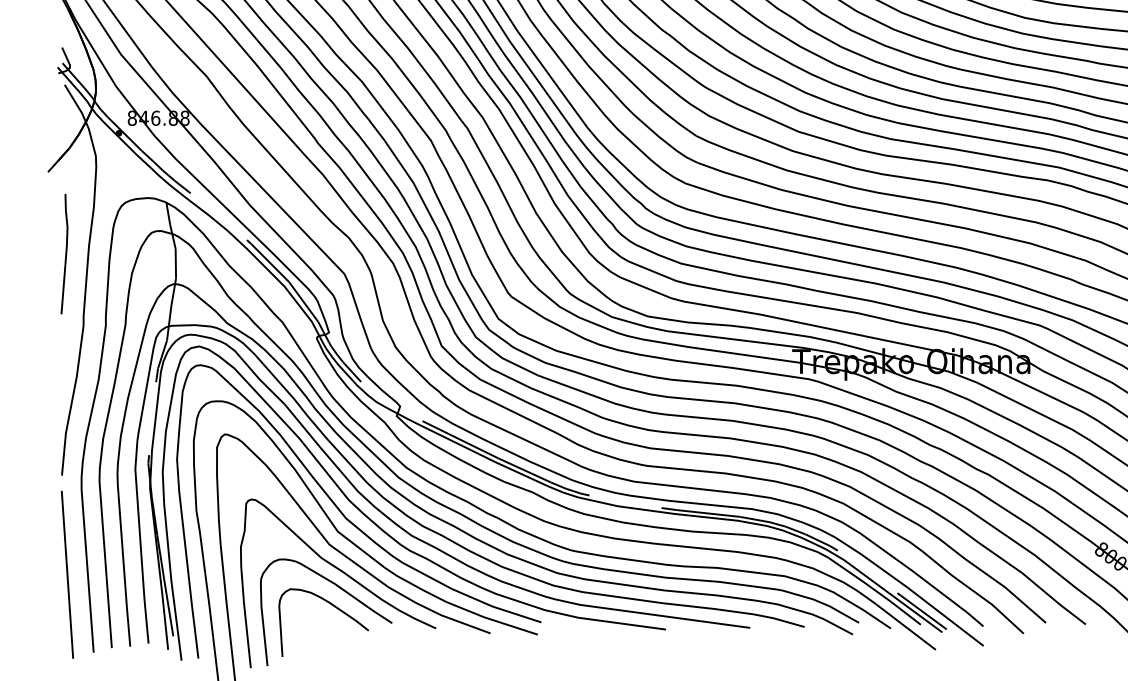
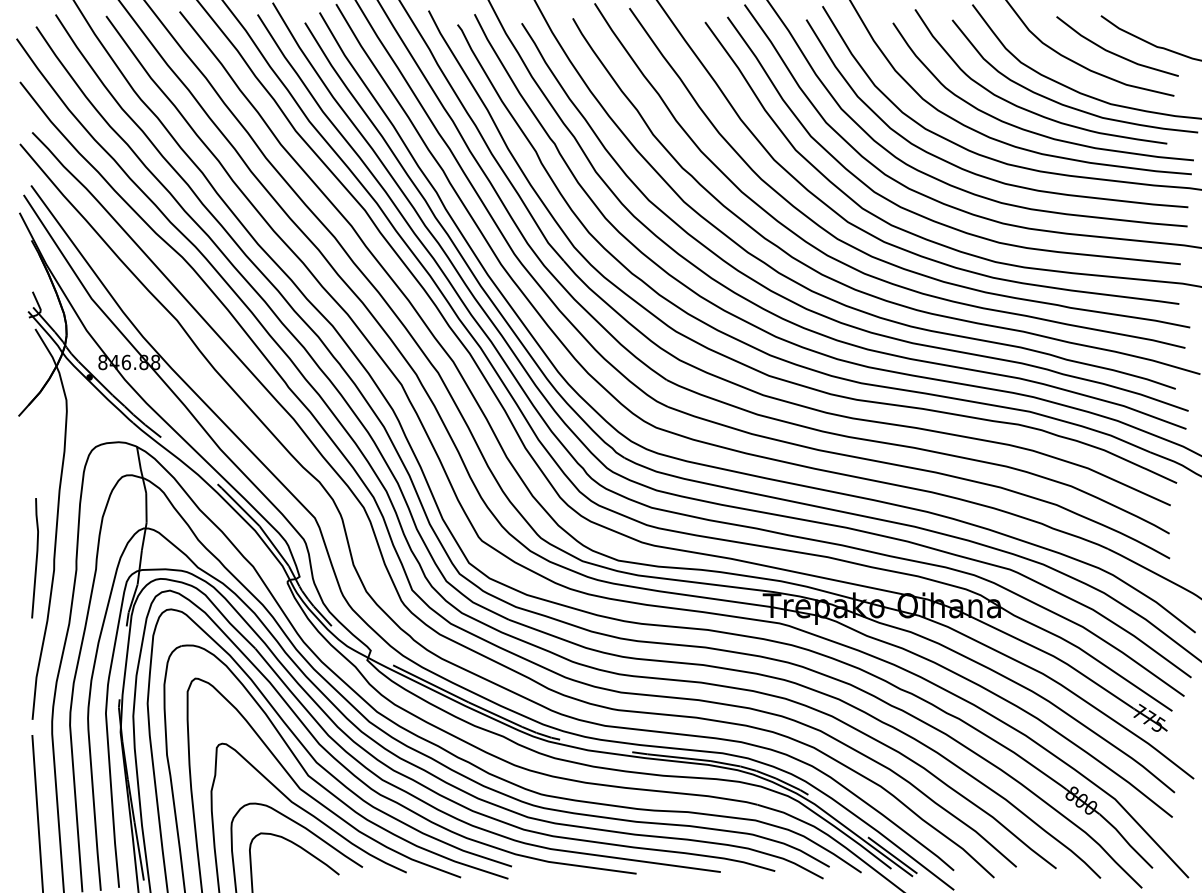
line: (64, 254) -> (35, 558), moved

